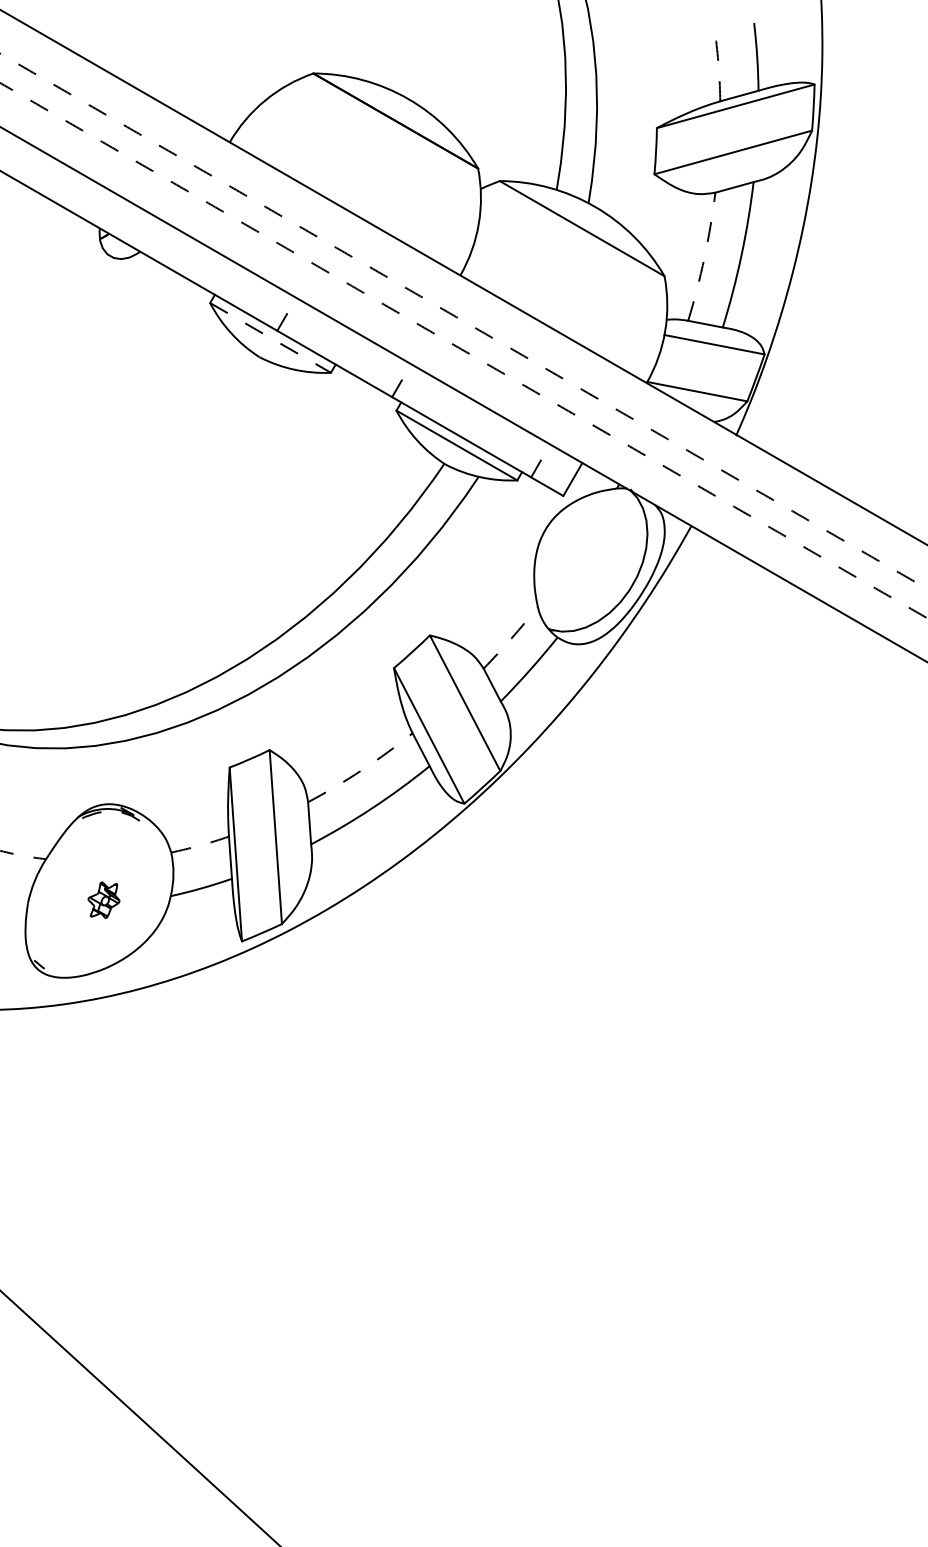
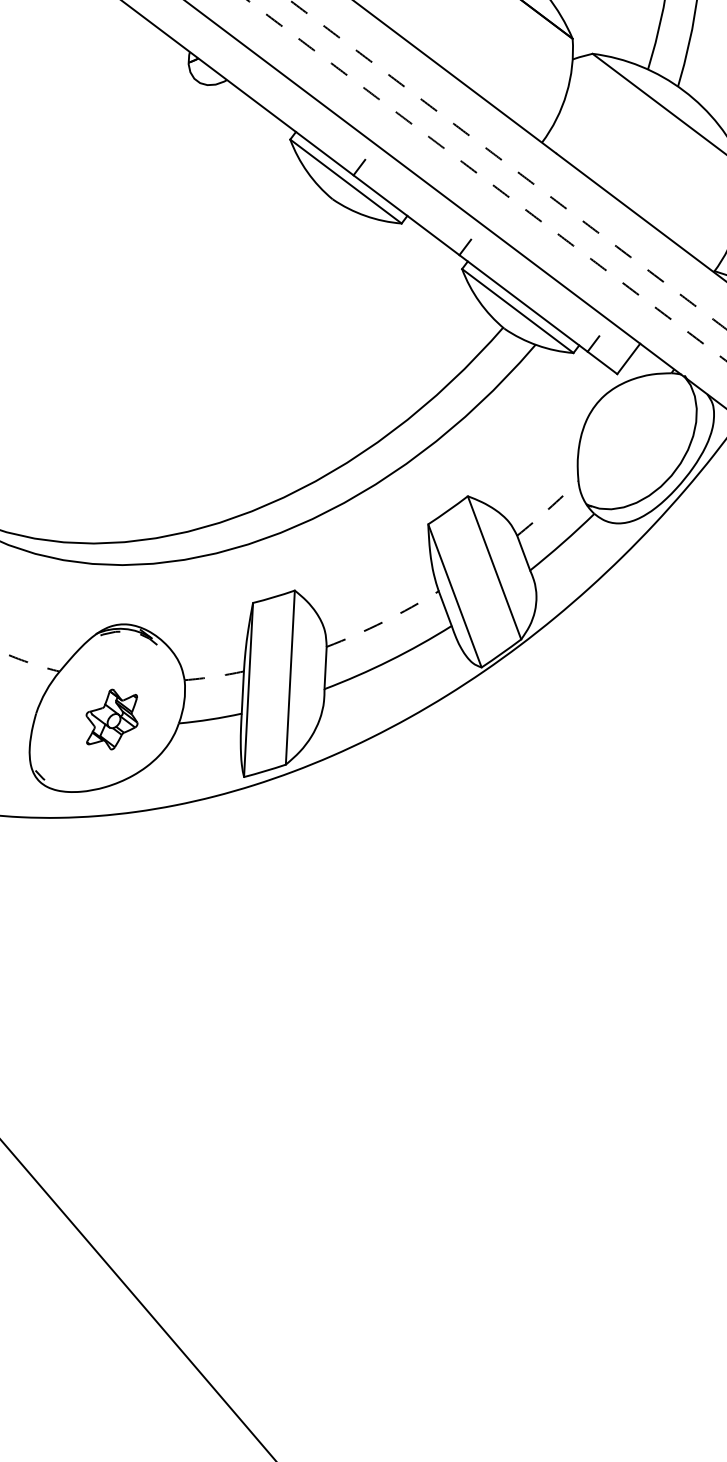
line: (270, 337) -> (345, 181), dashed -> solid
part: (103, 899) -> (111, 718), size x1.67

